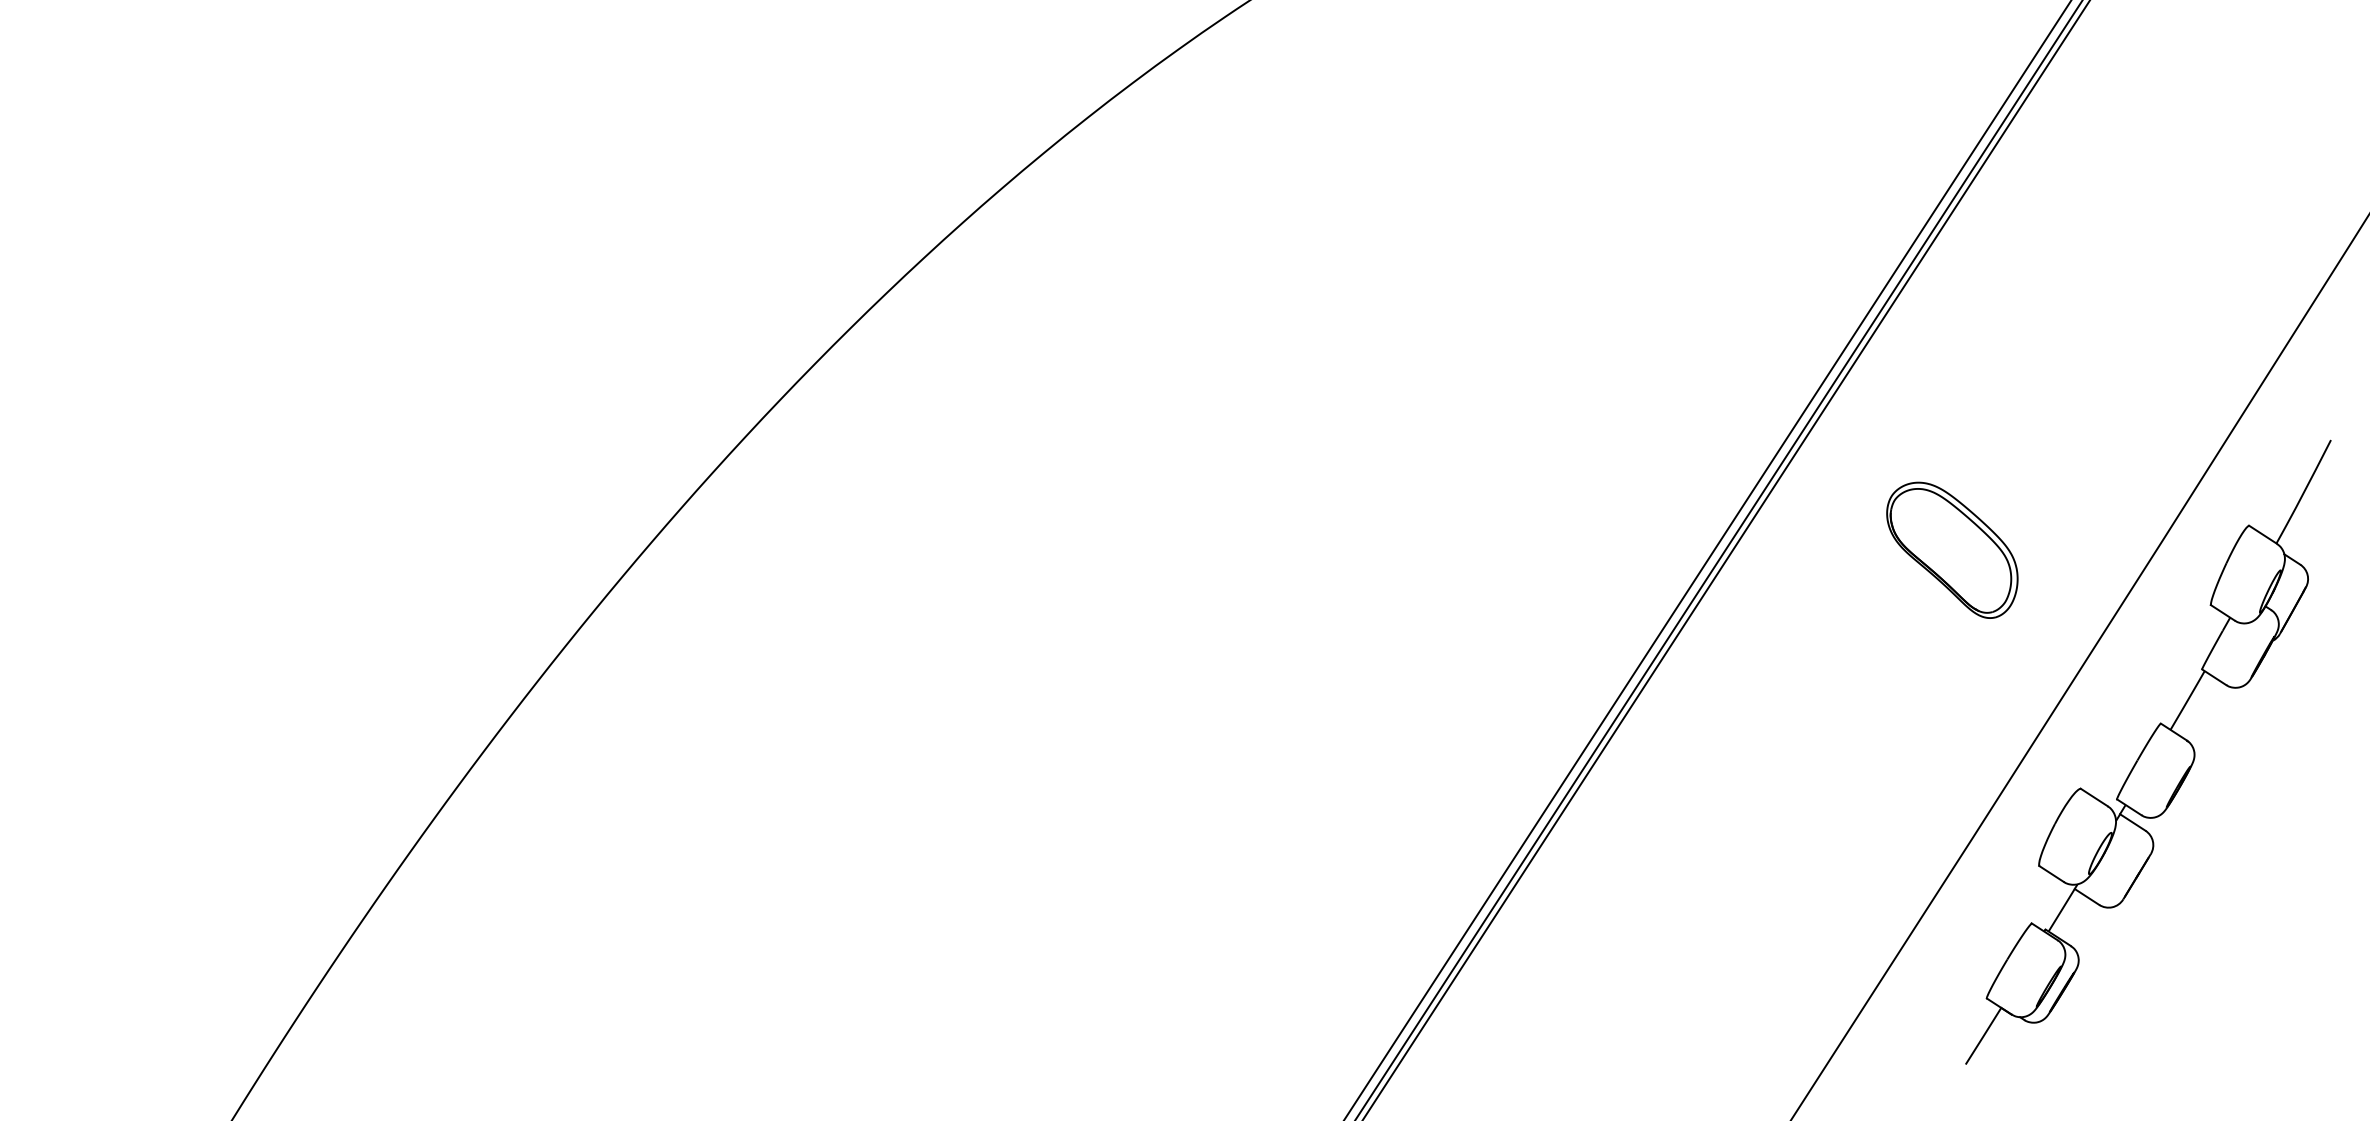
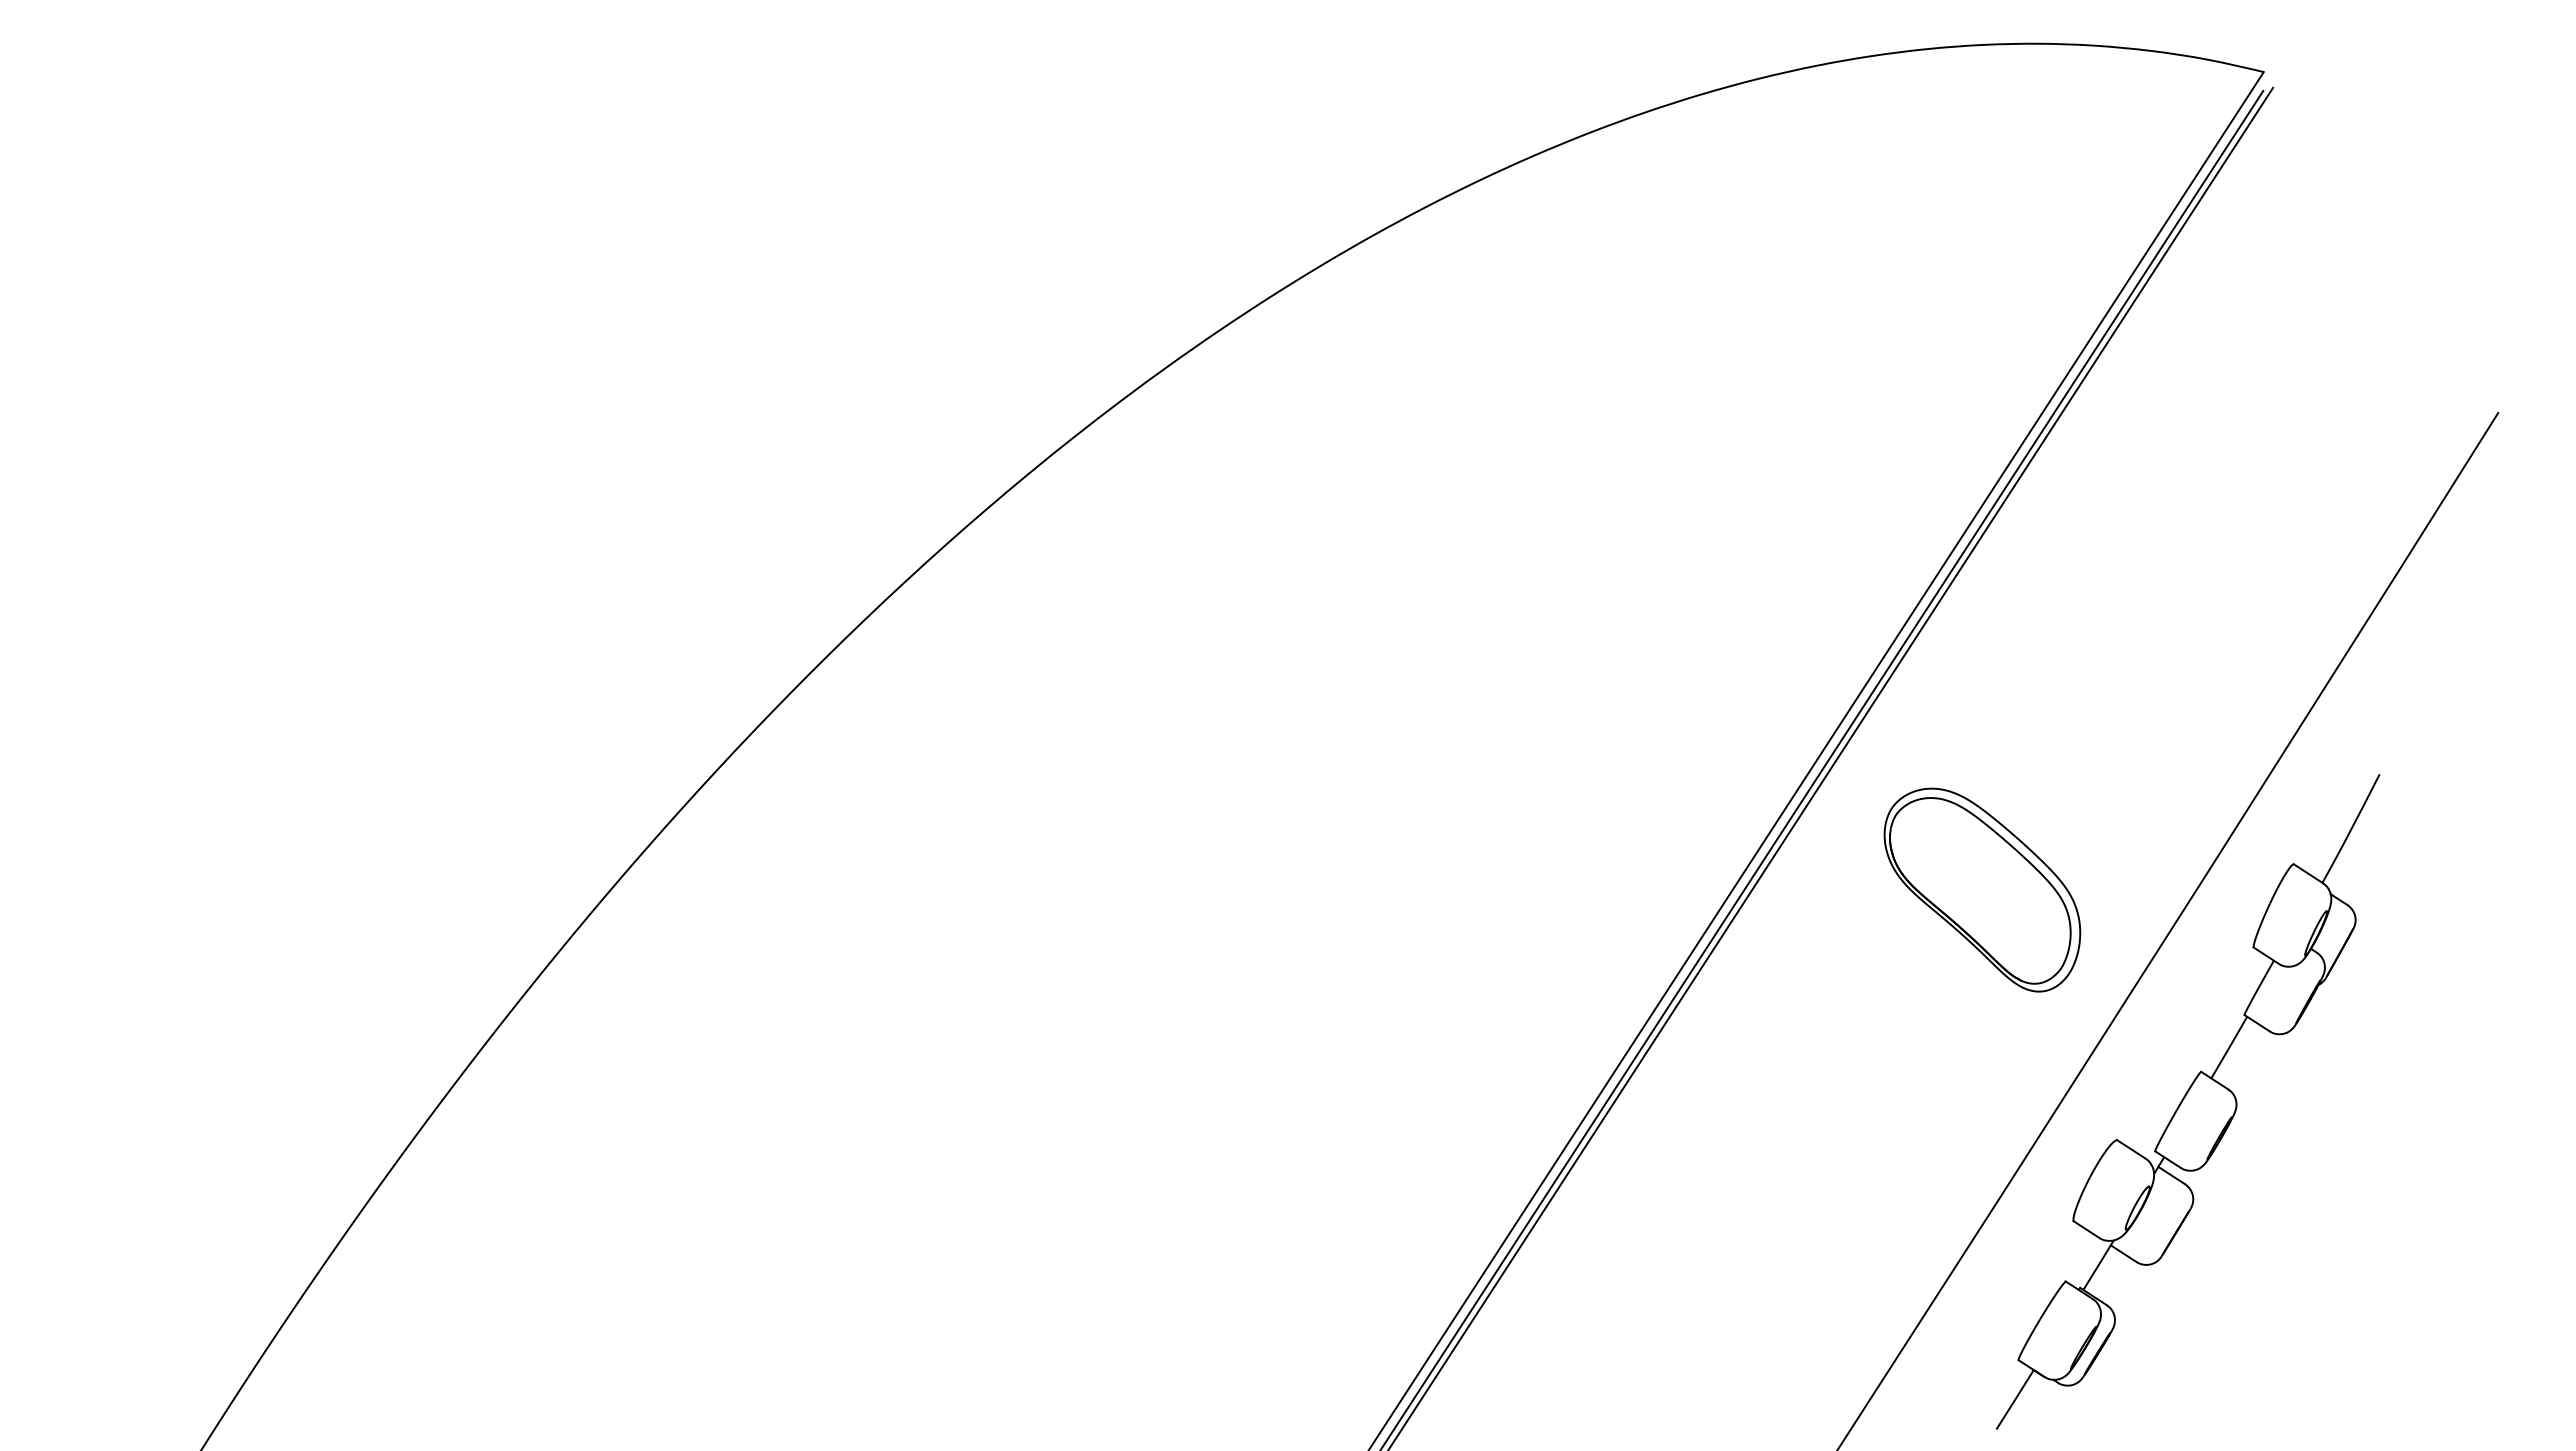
part: (1952, 549) -> (1982, 889), size x1.43

